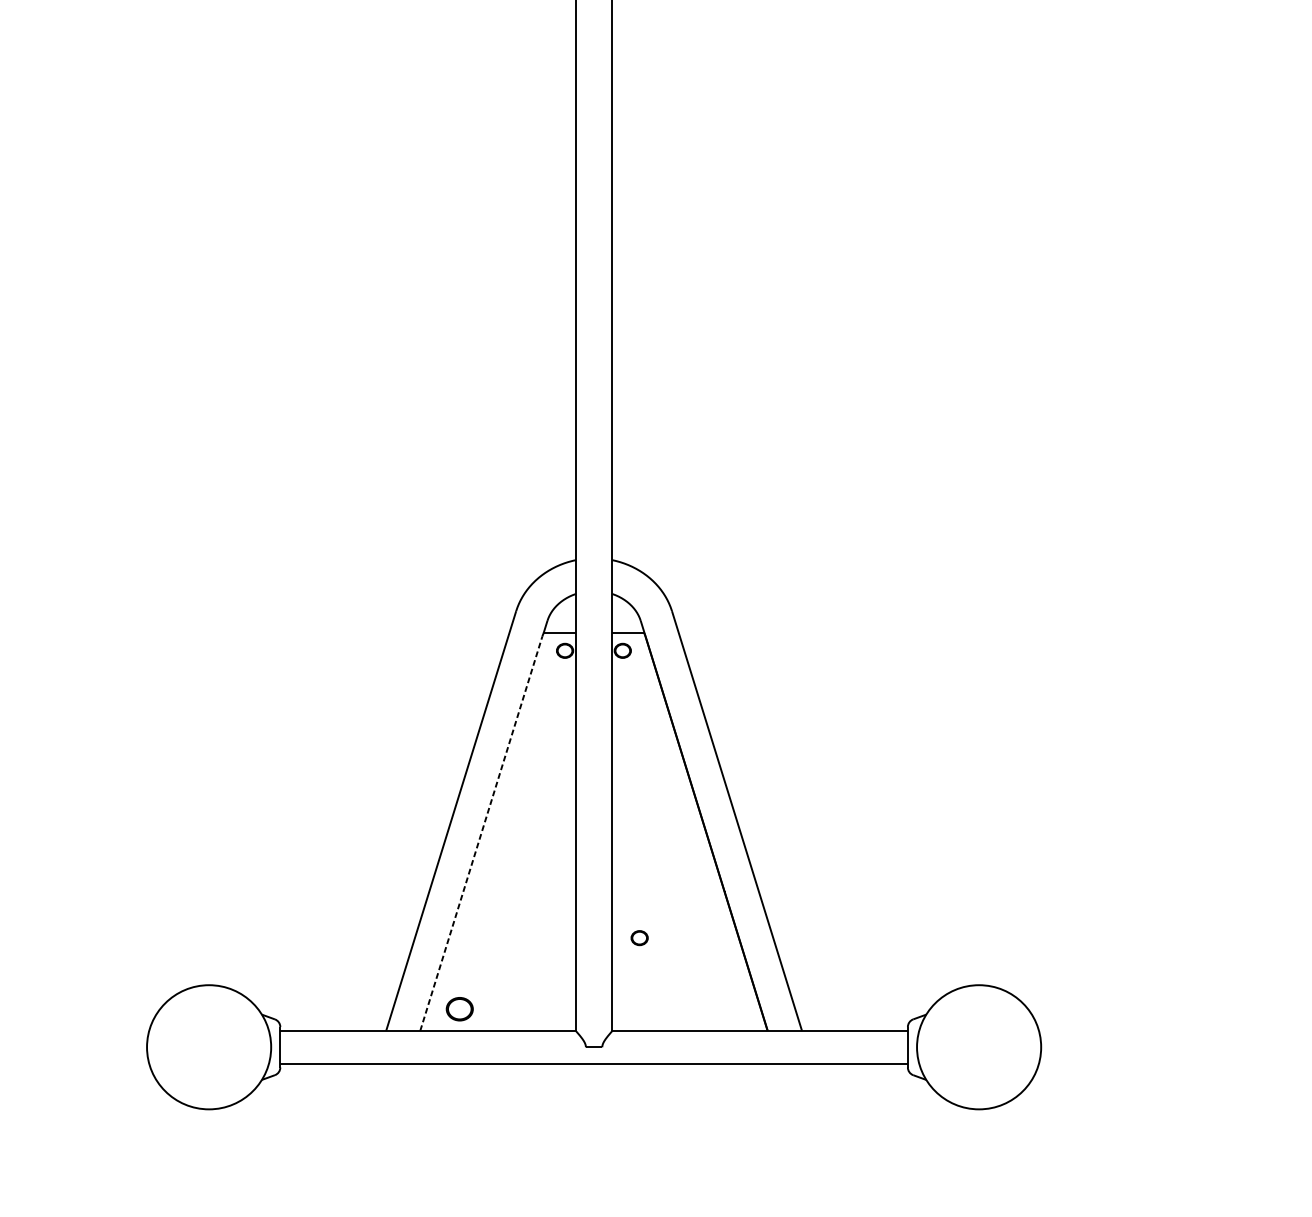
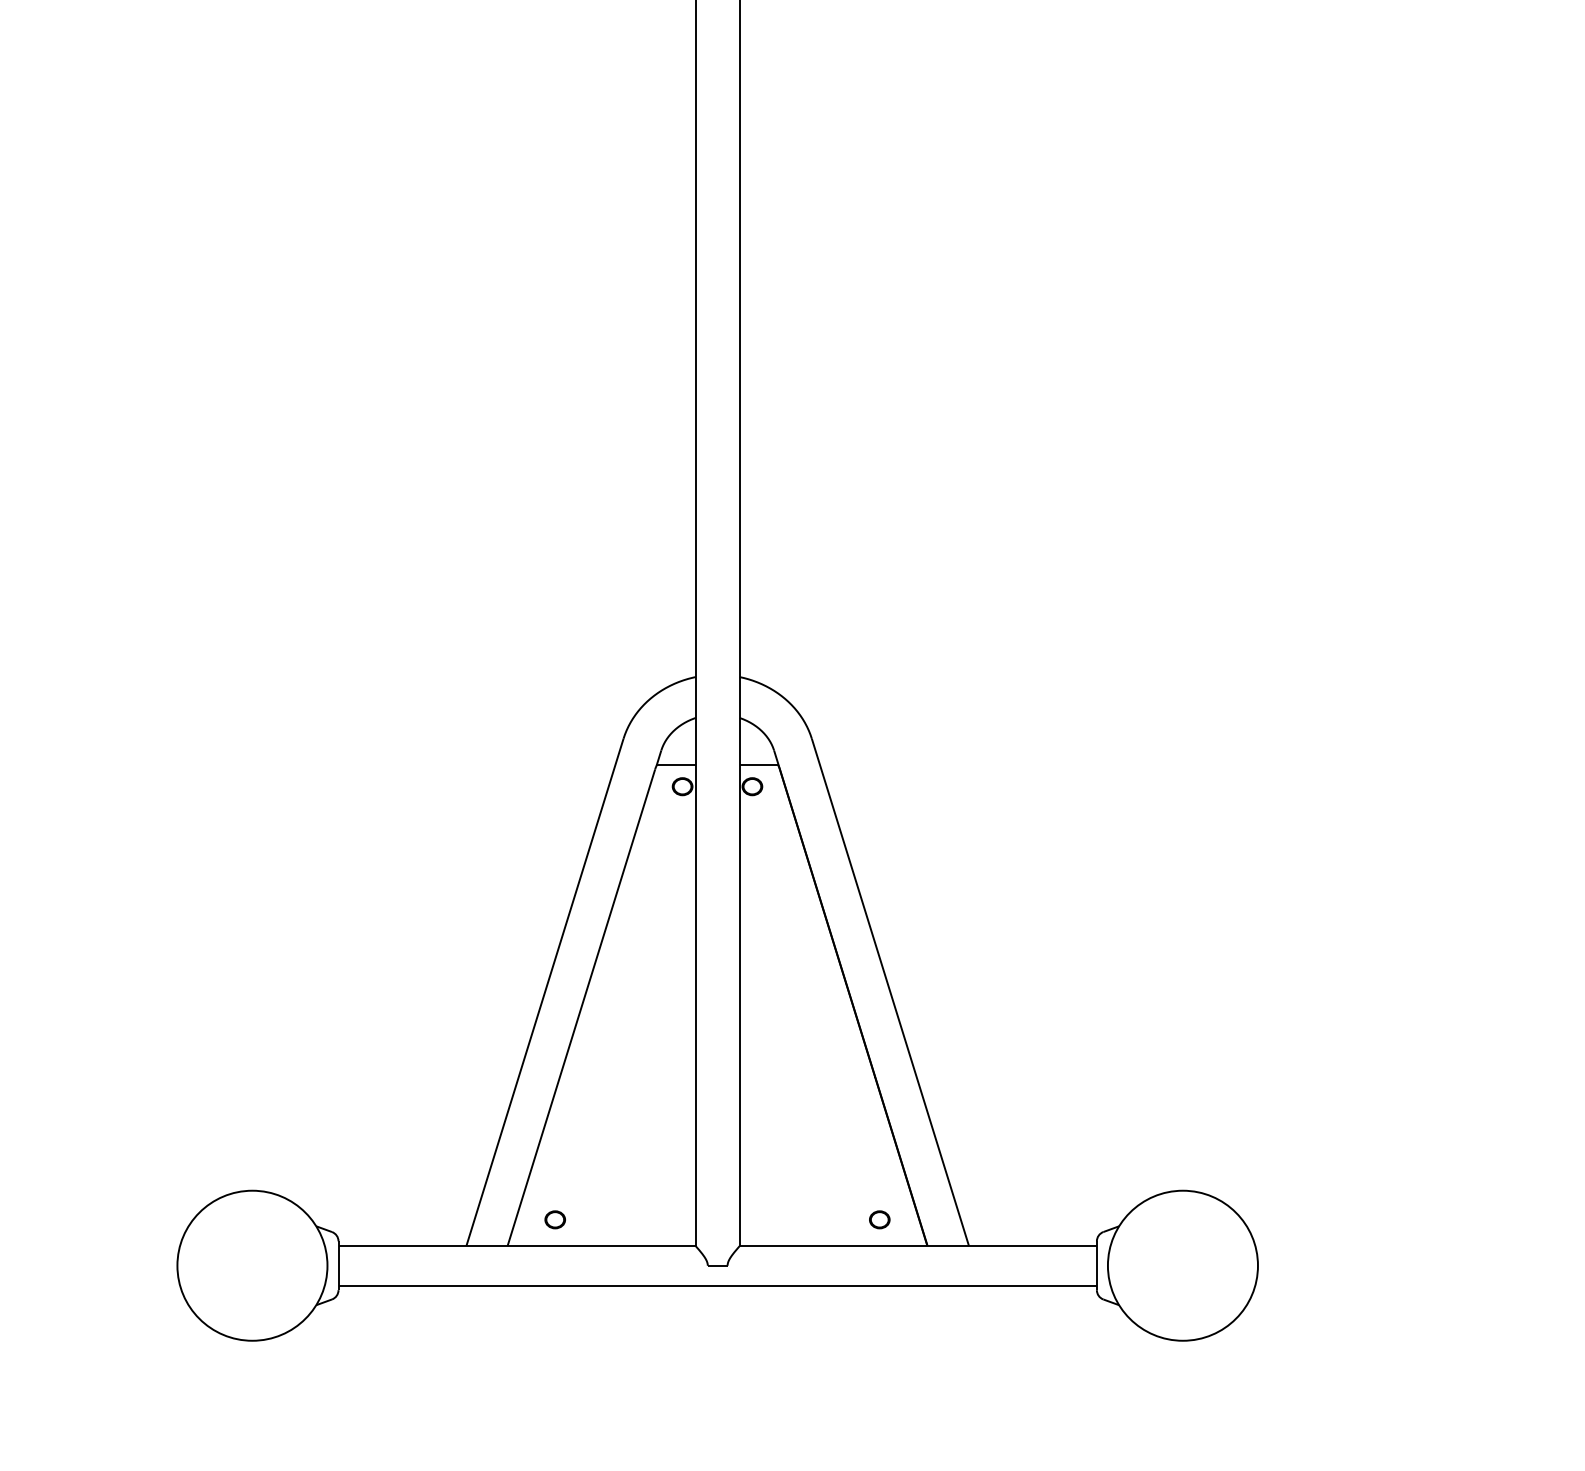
line: (481, 833) -> (581, 1007), dashed -> solid
part: (639, 937) -> (879, 1219), moved
part: (459, 1009) -> (554, 1219), size x0.62

